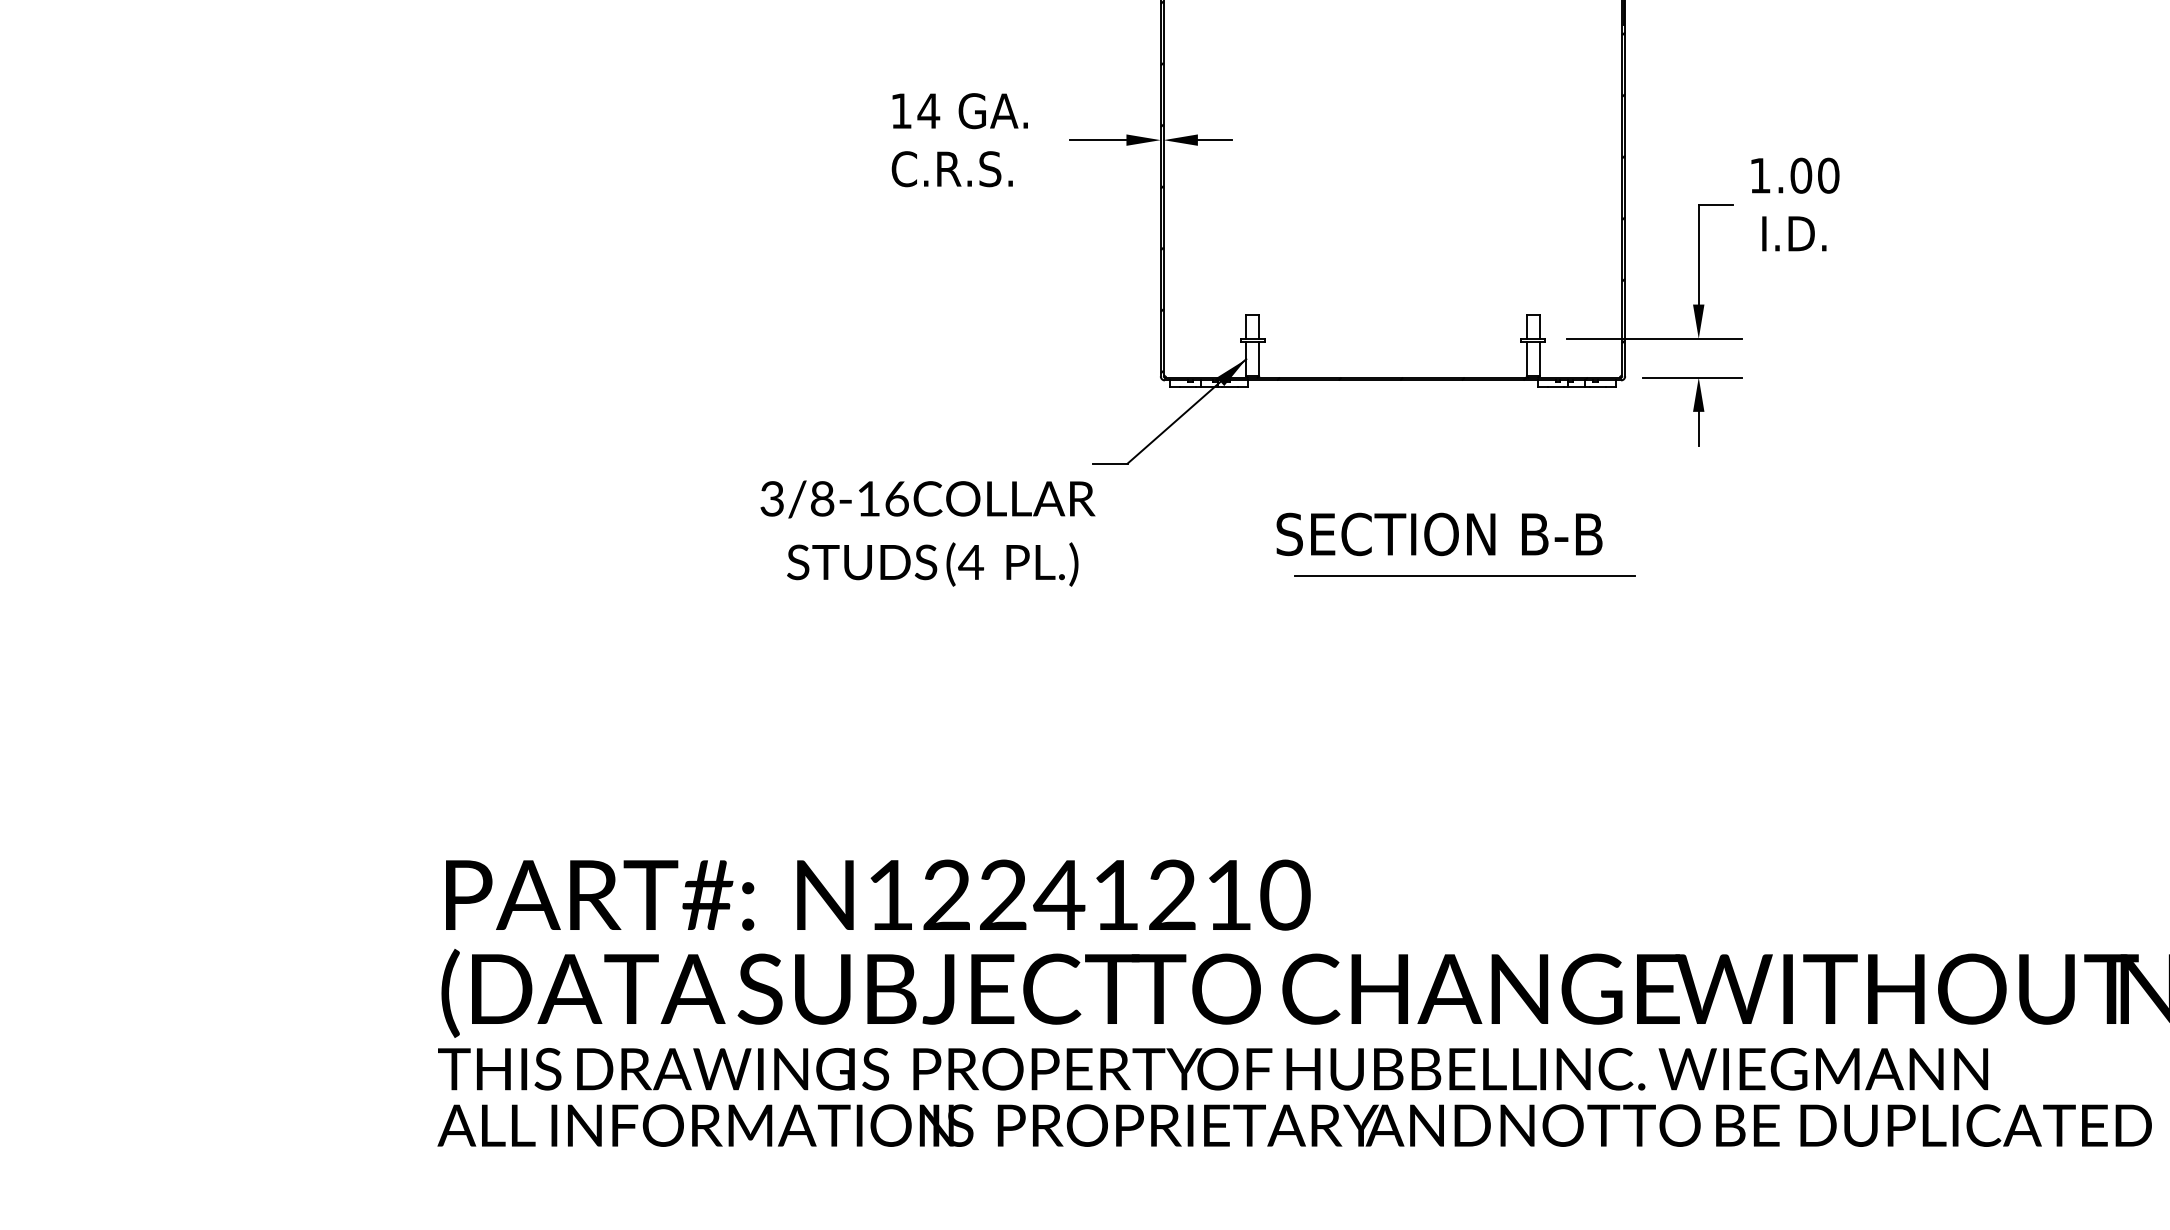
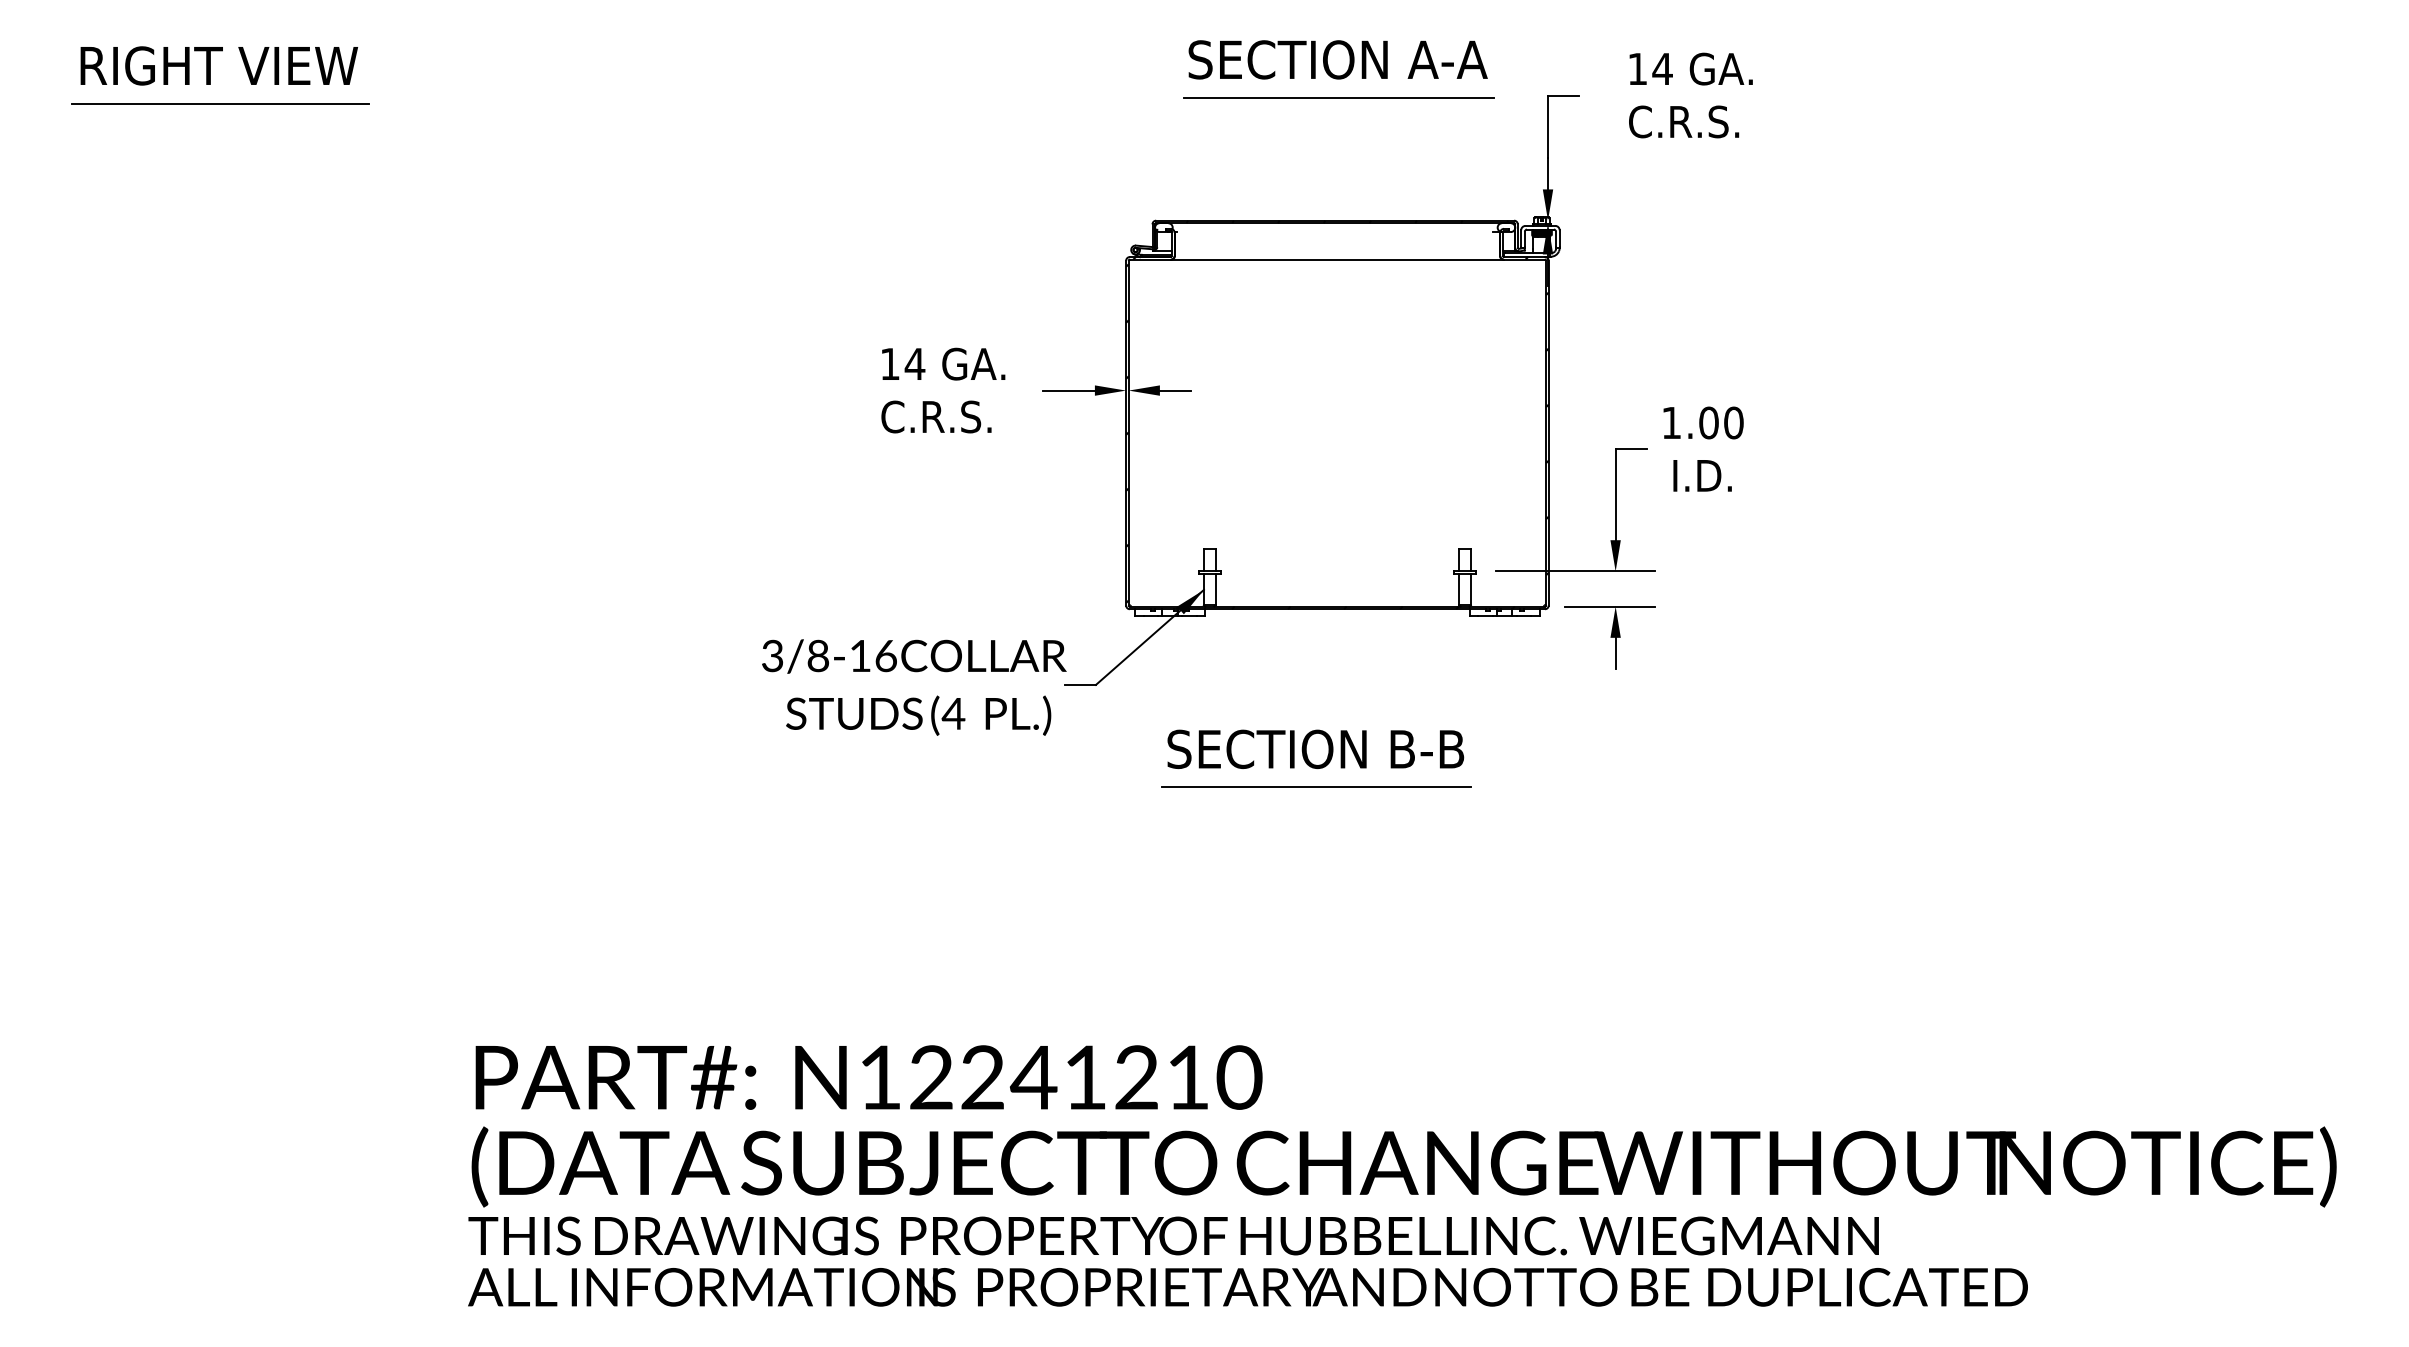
text: (928, 533) -> (914, 687), moved
text: (1439, 533) -> (1315, 748), moved
line: (1464, 575) -> (1316, 786), moved

